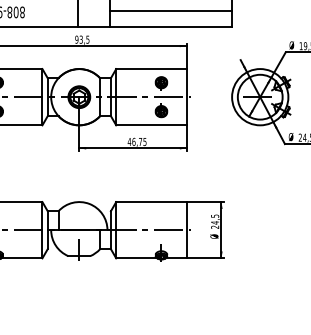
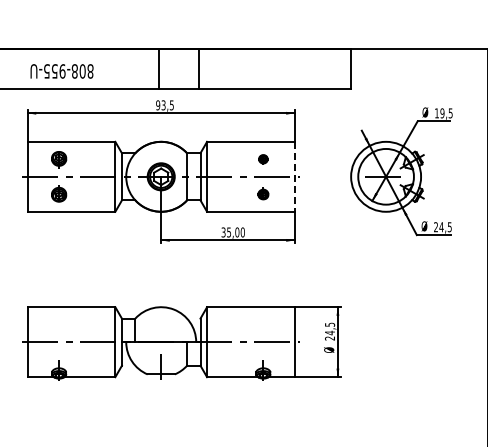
line: (170, 10) -> (274, 69), removed
part: (161, 83) -> (263, 159), size x0.6
line: (186, 96) -> (294, 176), solid -> dashed
part: (161, 110) -> (263, 193), size x0.7
text: (136, 141) -> (232, 232), 46,75 -> 35,00

